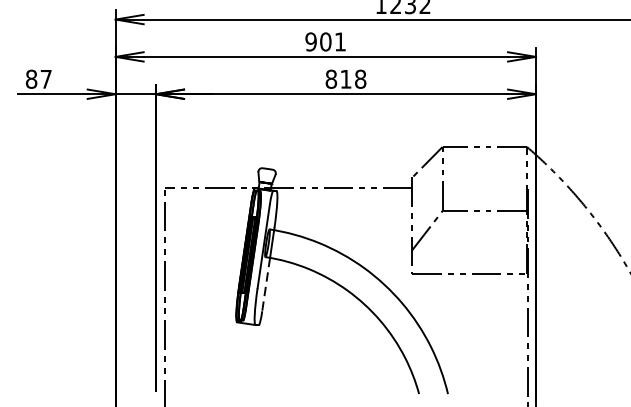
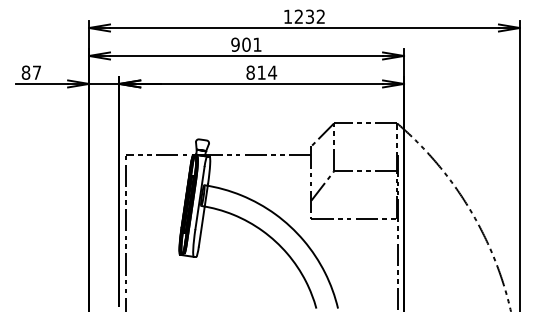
text: (360, 78) -> (272, 72), 818 -> 814
line: (265, 285) -> (201, 227), dashed -> solid

